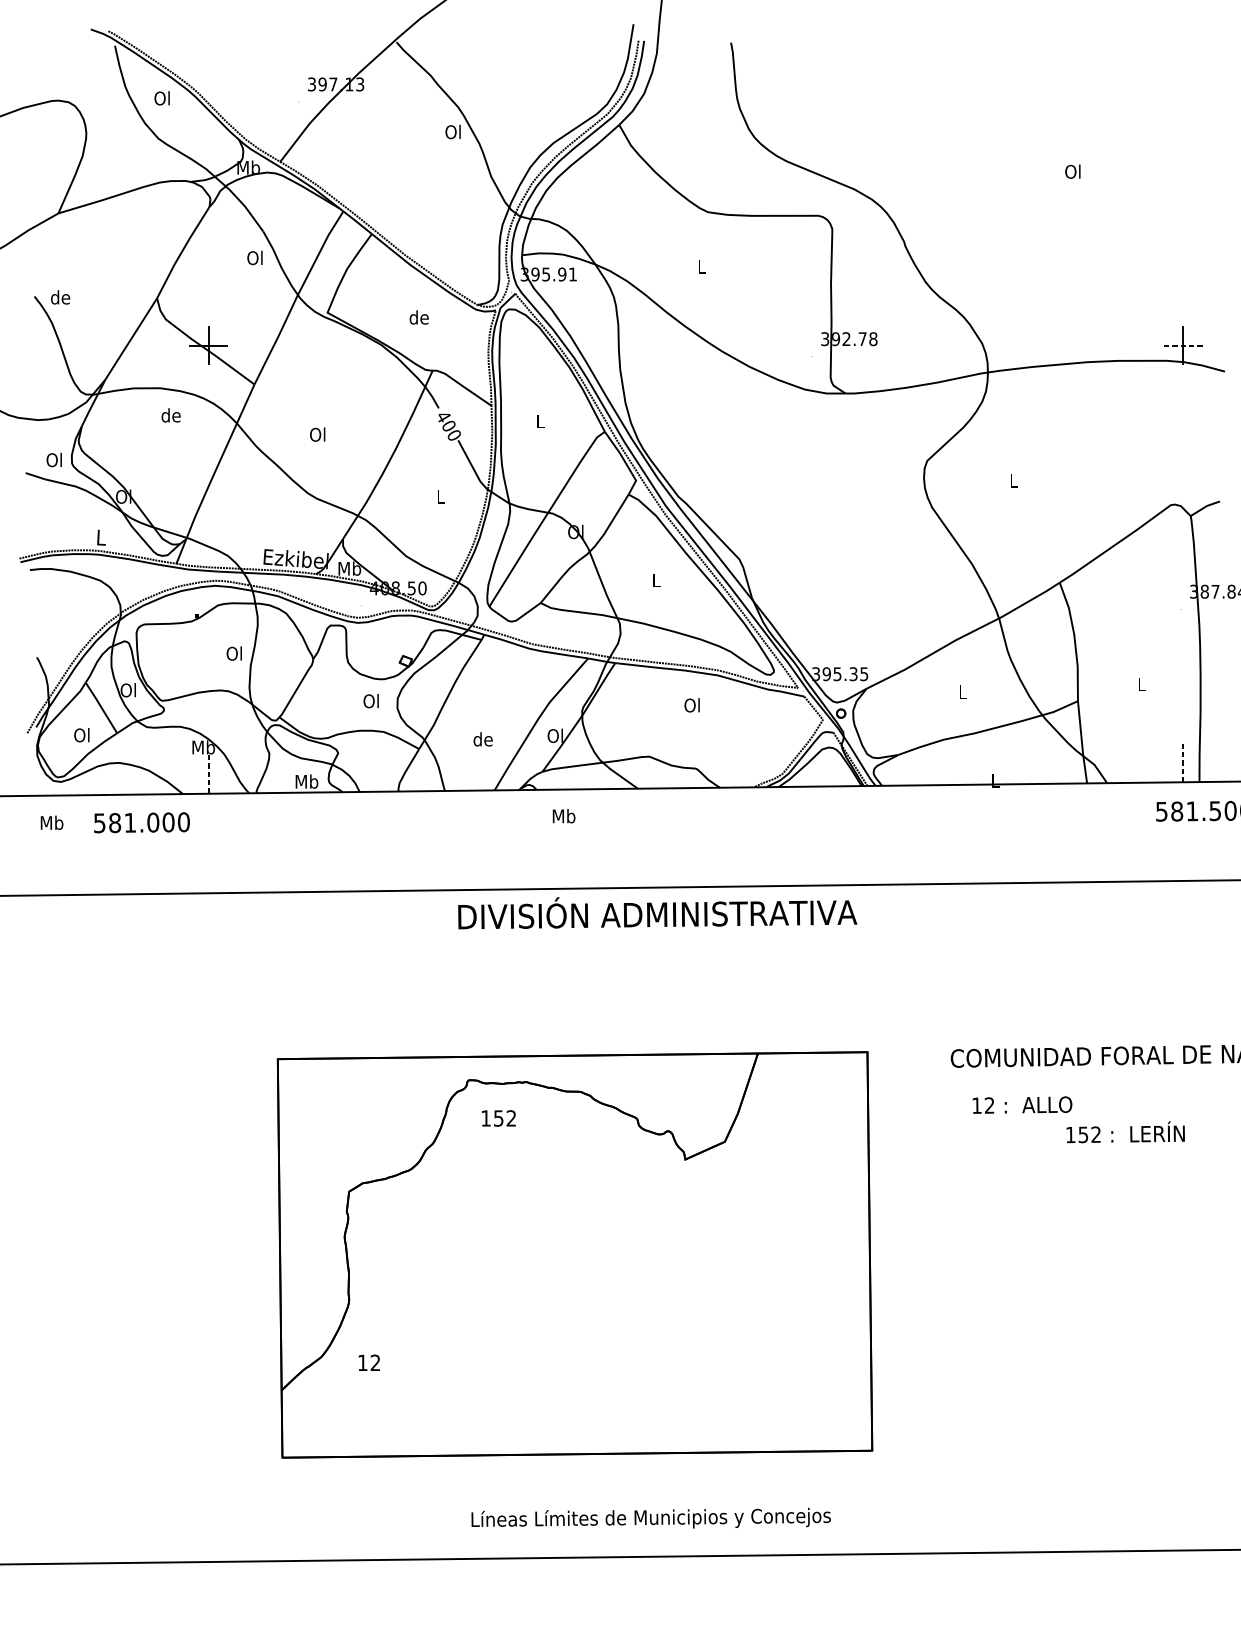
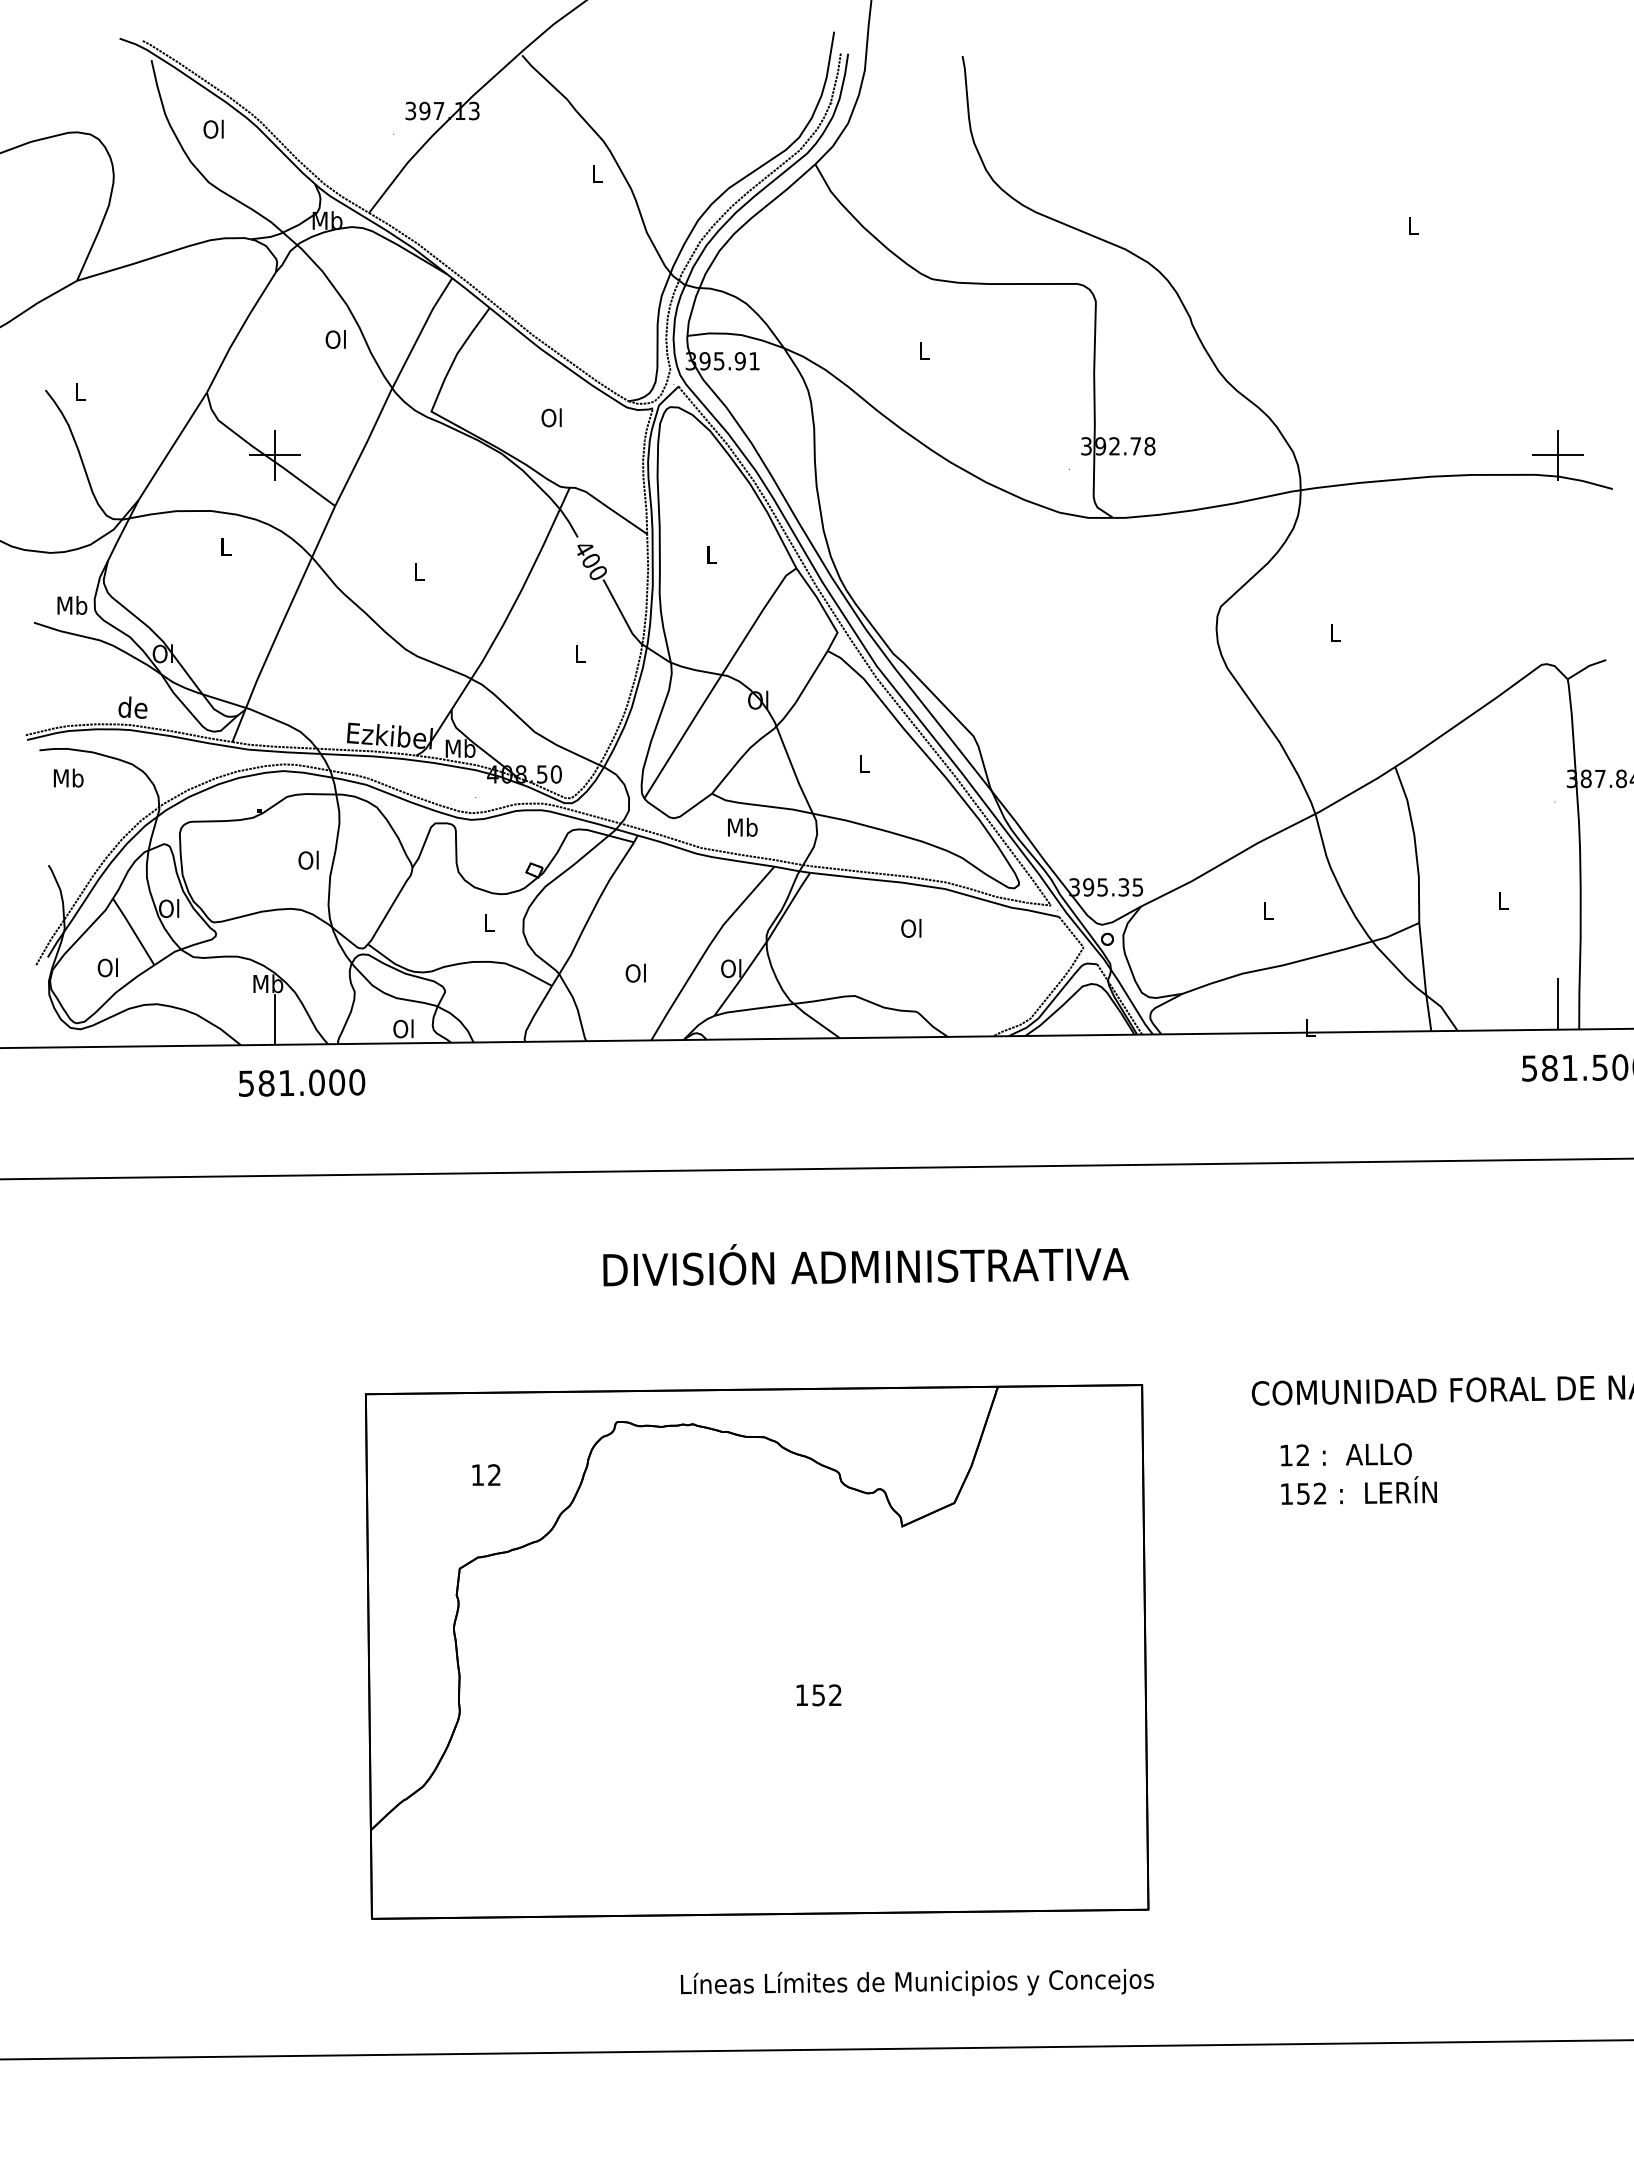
text: (453, 131) -> (596, 173), Ol -> L
text: (1072, 171) -> (1412, 225), Ol -> L
text: (60, 296) -> (79, 390), de -> L
text: (418, 317) -> (551, 417), de -> Ol
line: (1183, 346) -> (1558, 455), dashed -> solid
text: (171, 415) -> (225, 546), de -> L
text: (317, 434) -> (418, 571), Ol -> L
text: (54, 460) -> (72, 605), Ol -> Mb
text: (100, 537) -> (132, 707), L -> de
text: (370, 700) -> (488, 922), Ol -> L
text: (482, 738) -> (635, 972), de -> Ol
line: (1183, 763) -> (1558, 1004), dashed -> solid
line: (208, 774) -> (274, 1019), dashed -> solid
text: (307, 781) -> (404, 1028), Mb -> Ol
text: (563, 815) -> (742, 826), moved
text: (51, 822) -> (68, 777), moved
text: (142, 822) -> (302, 1082), moved
text: (657, 913) -> (865, 1265), moved
text: (498, 1118) -> (818, 1695), moved
text: (1126, 1132) -> (1359, 1490), moved
text: (369, 1362) -> (486, 1474), moved
text: (650, 1518) -> (916, 1982), moved

